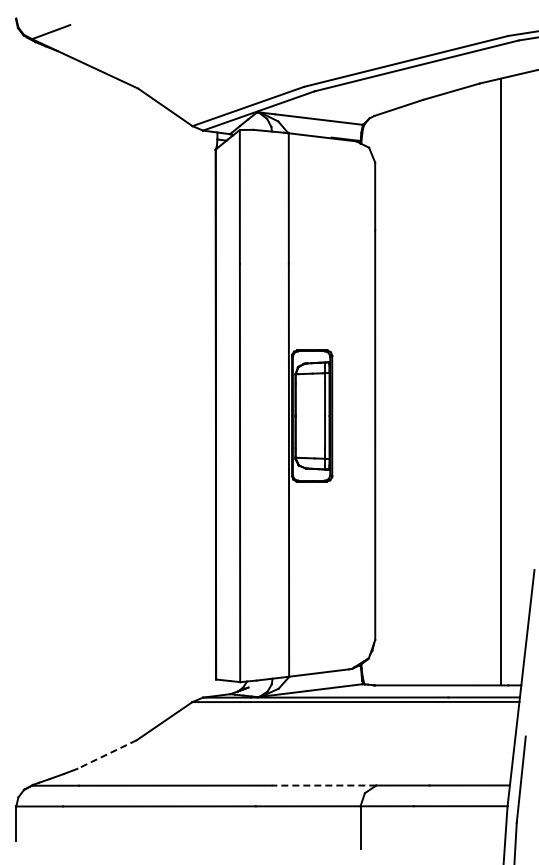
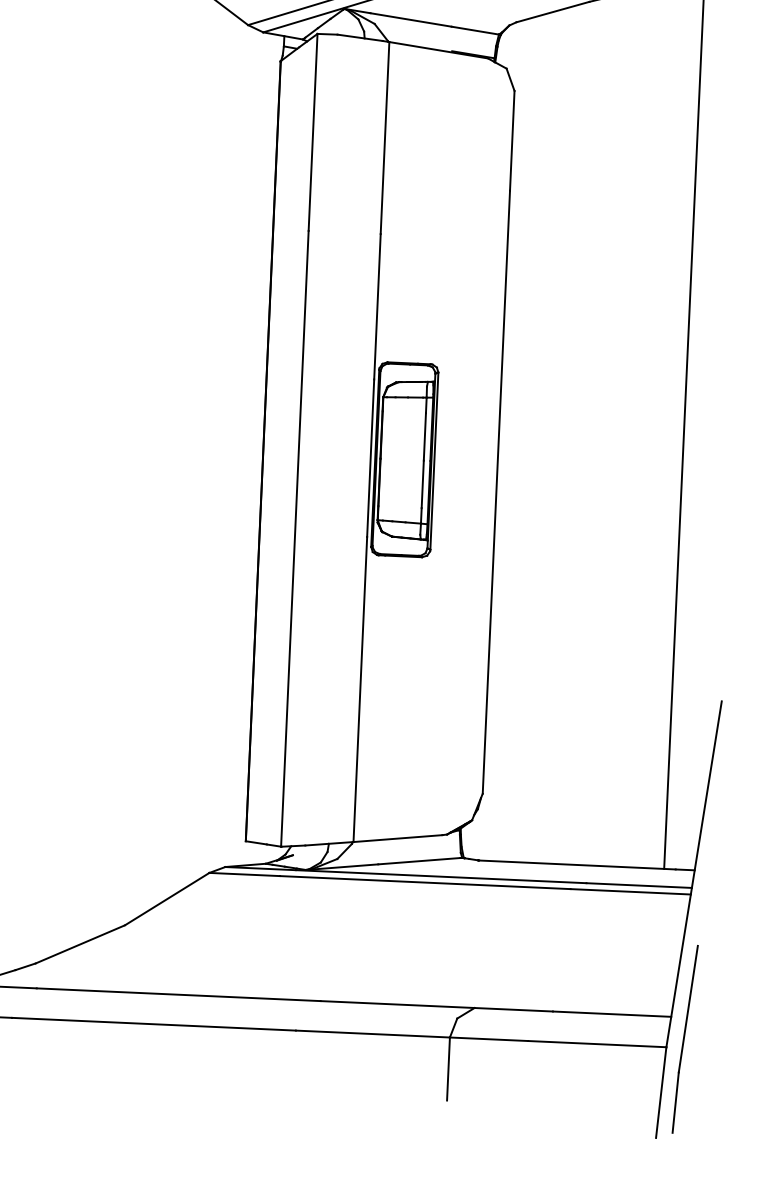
line: (107, 754) -> (80, 944), dashed -> solid
line: (323, 785) -> (396, 1004), dashed -> solid

